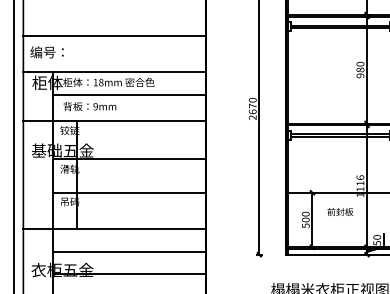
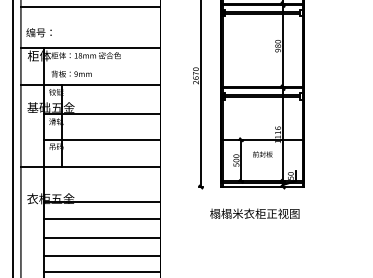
line: (114, 36) -> (90, 6), moved
line: (128, 95) -> (101, 65), removed
line: (128, 251) -> (101, 184), removed

